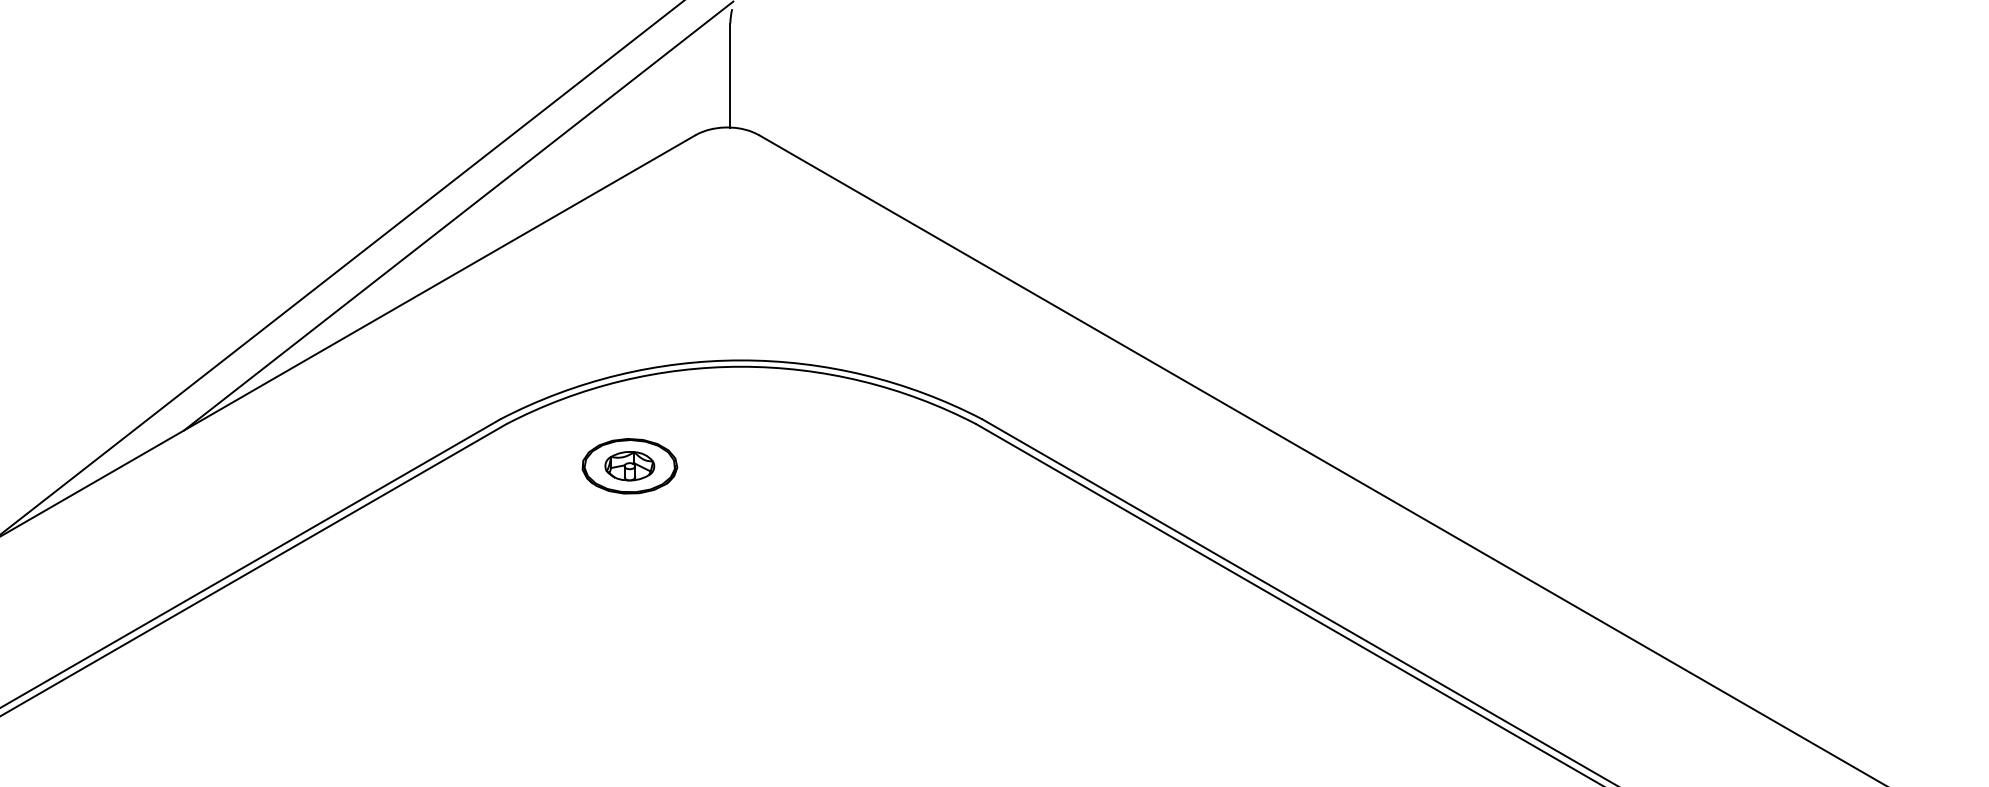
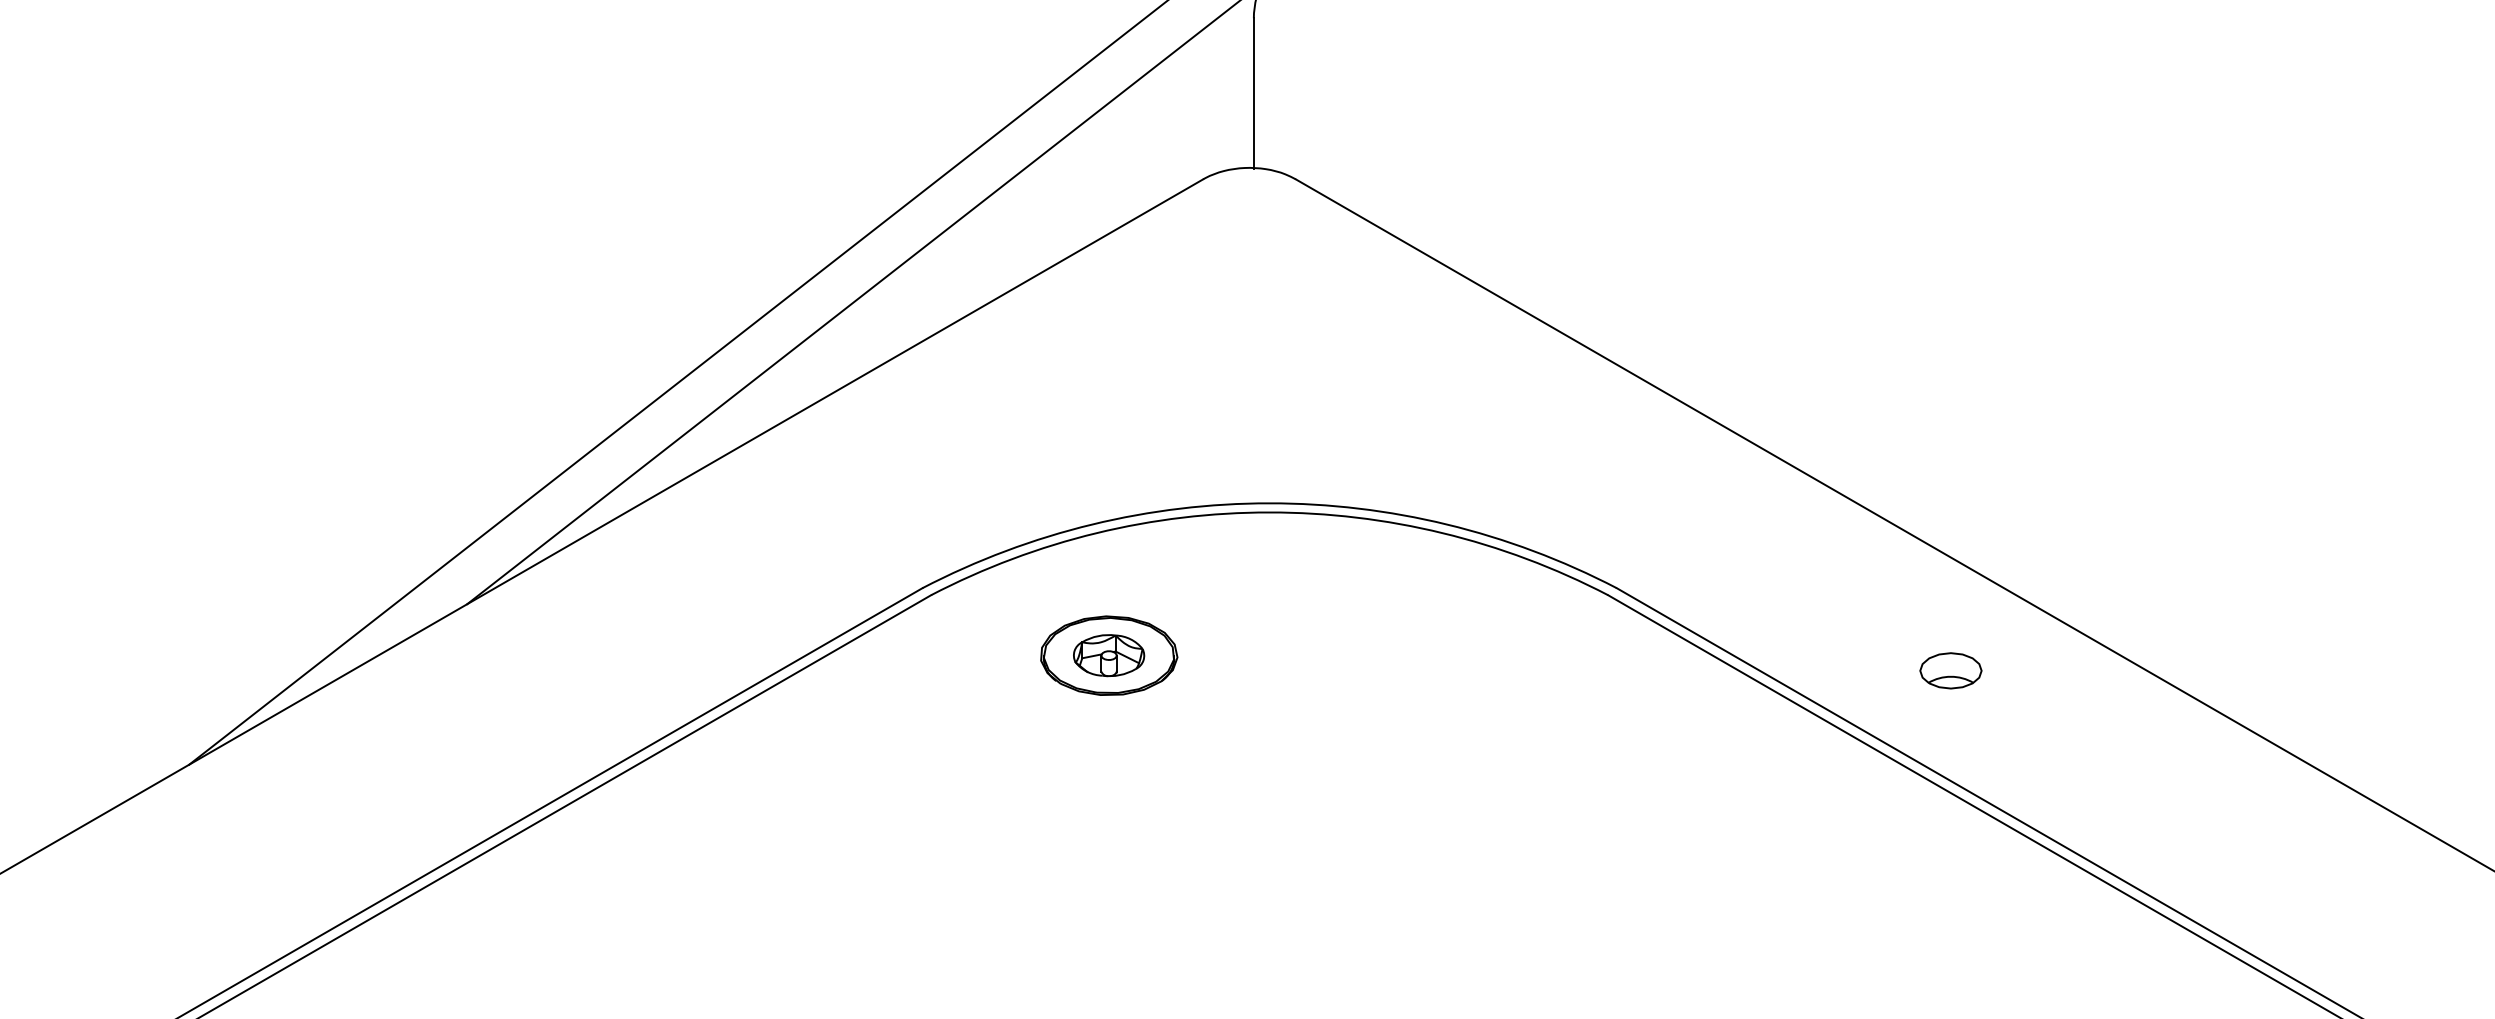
part: (1214, 476) -> (1950, 670), added

